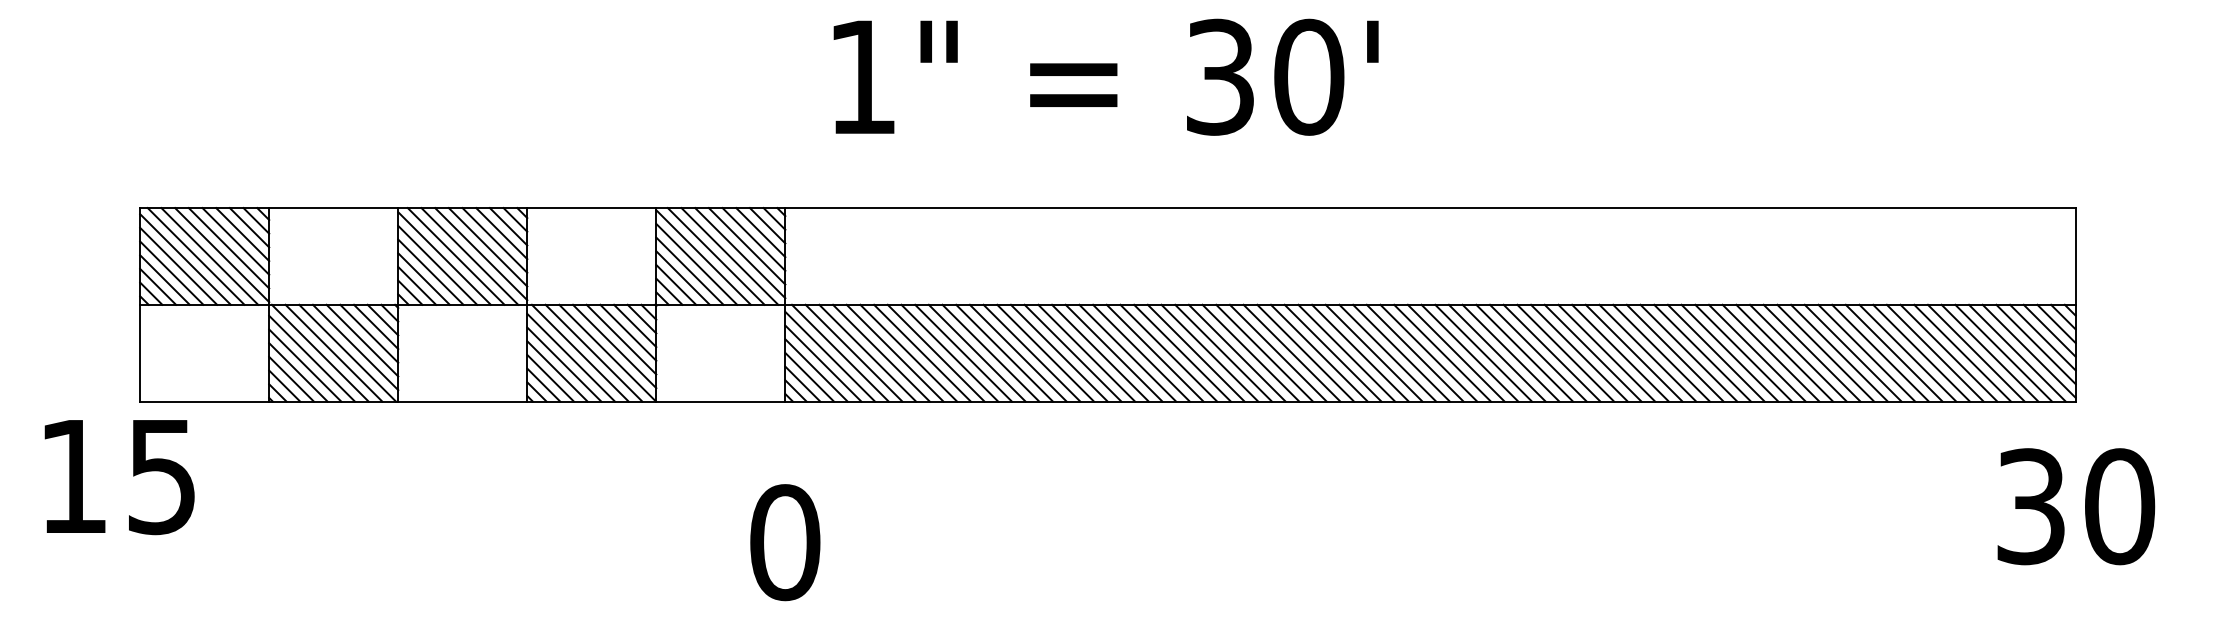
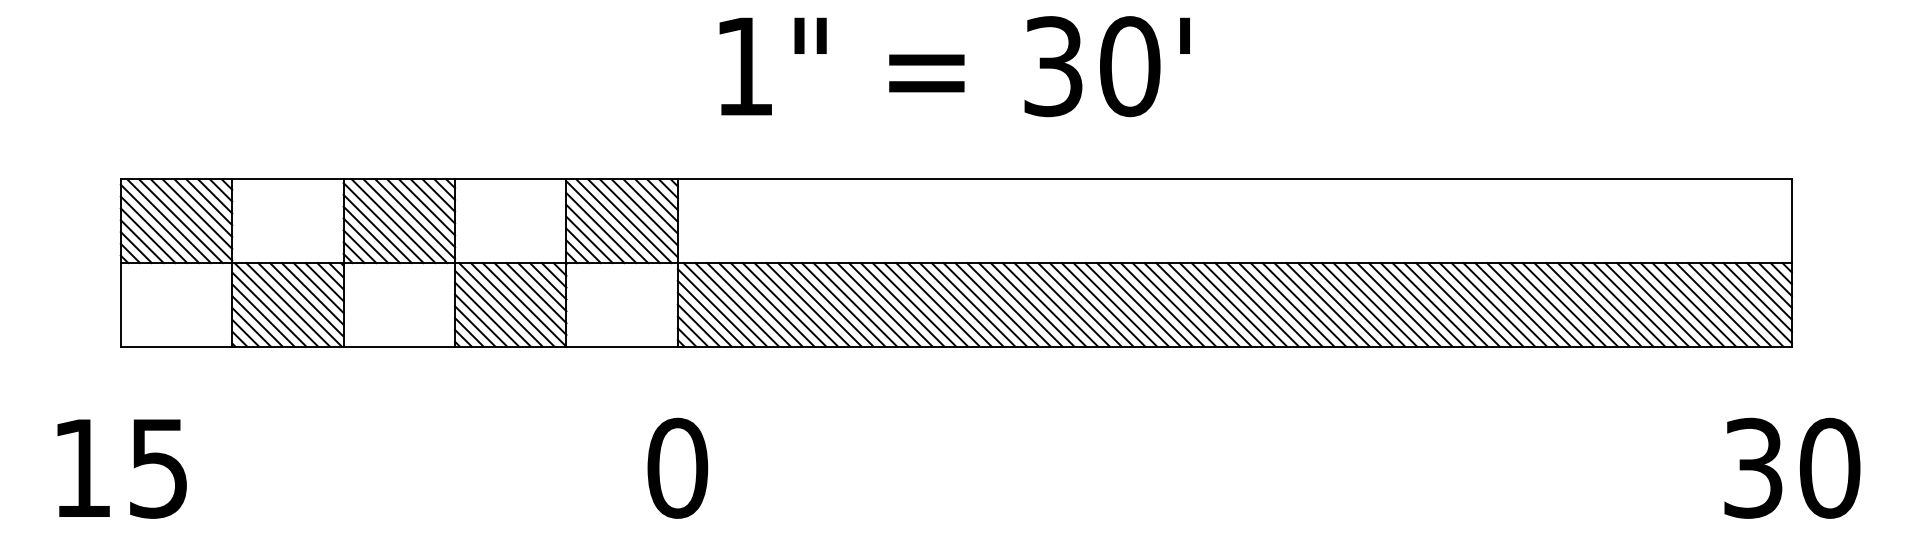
text: (118, 476) -> (121, 468), moved
text: (2076, 505) -> (1792, 467), moved

